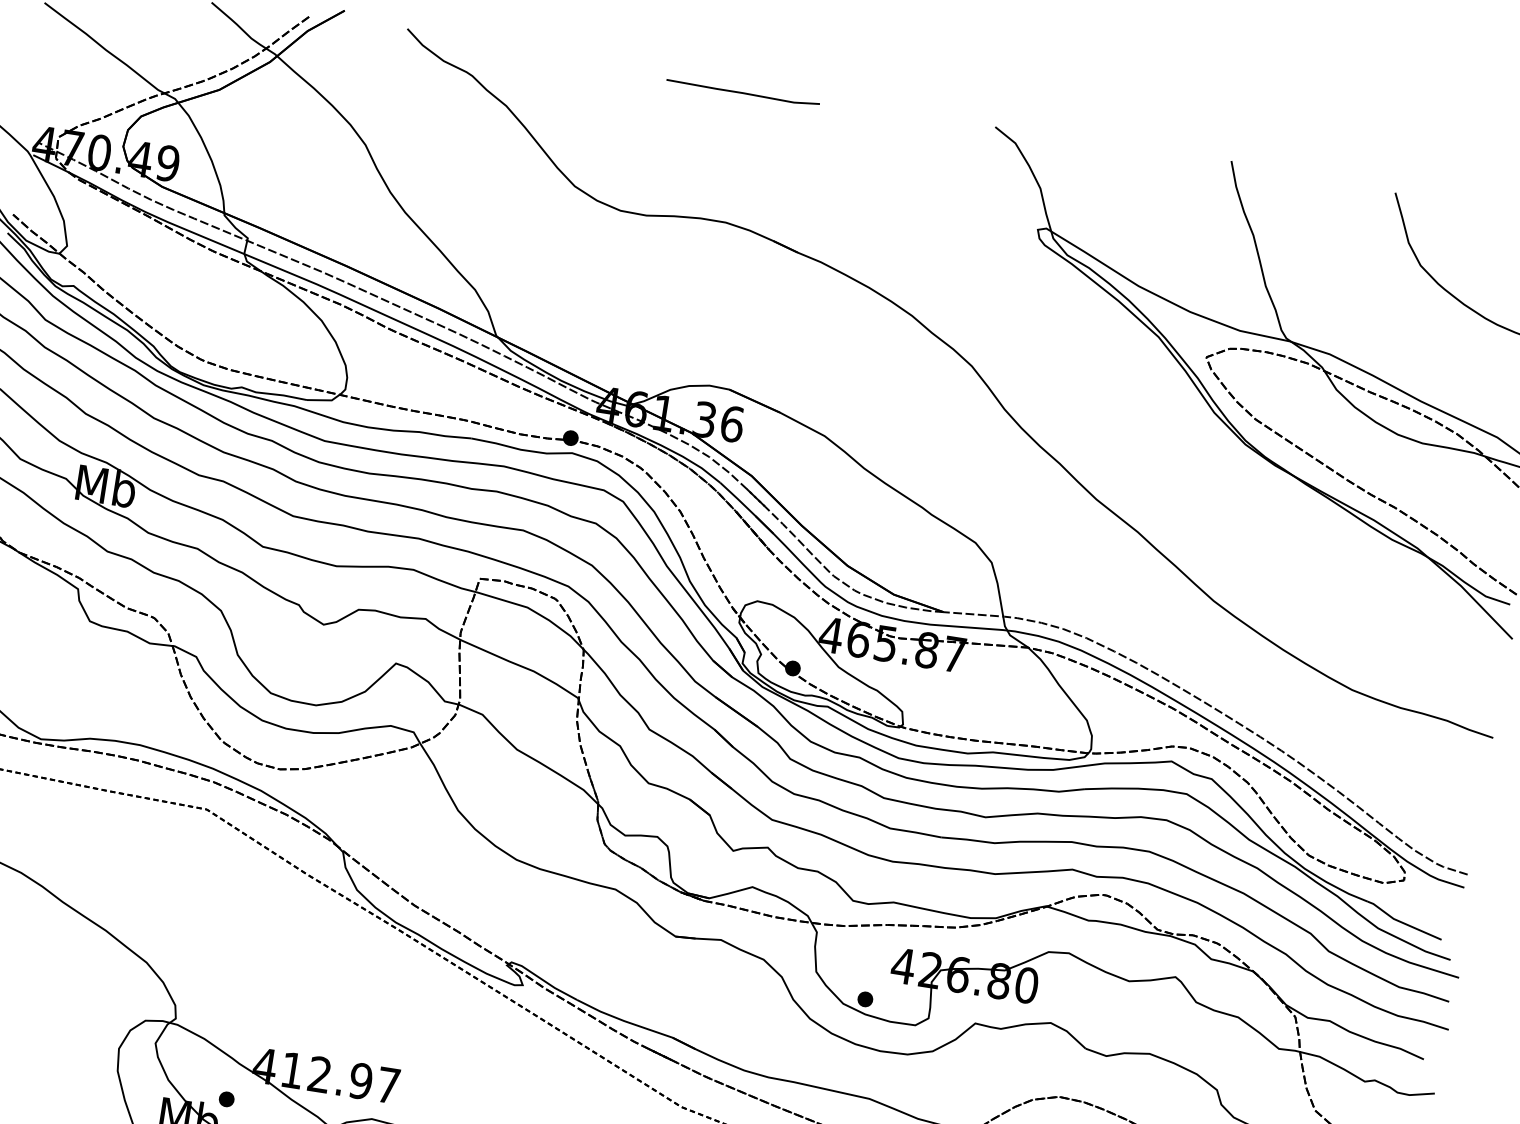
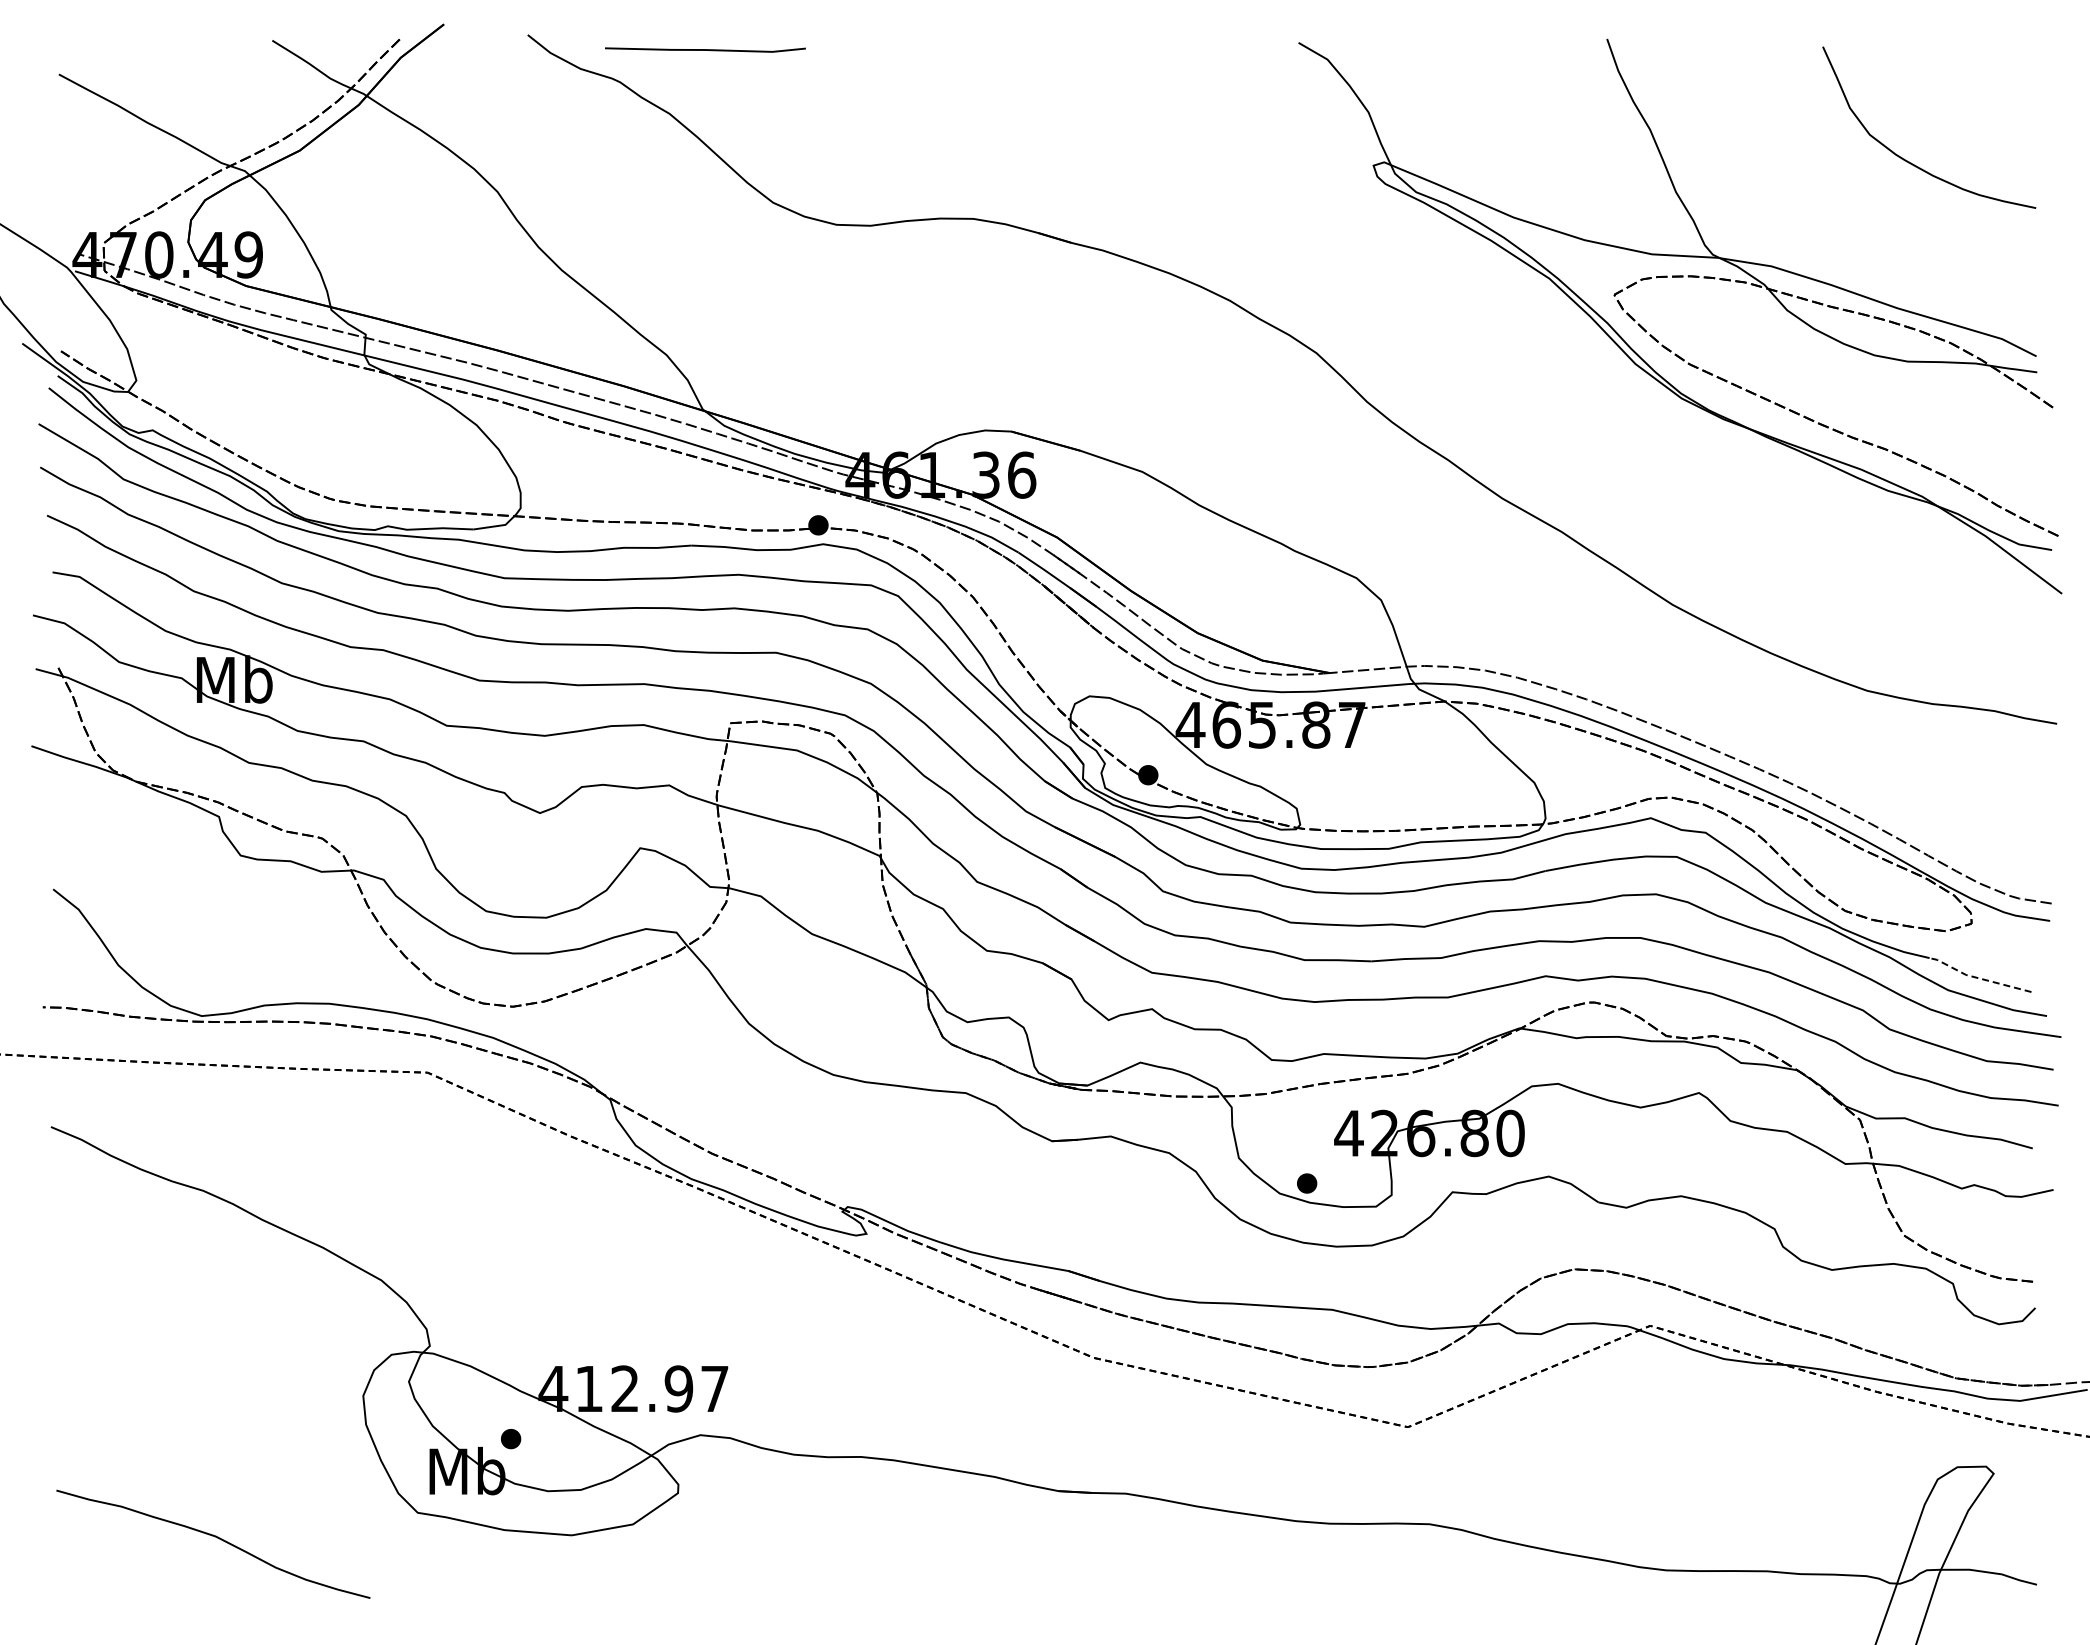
line: (743, 92) -> (705, 49), moved
line: (1402, 922) -> (1977, 977), solid -> dashed

